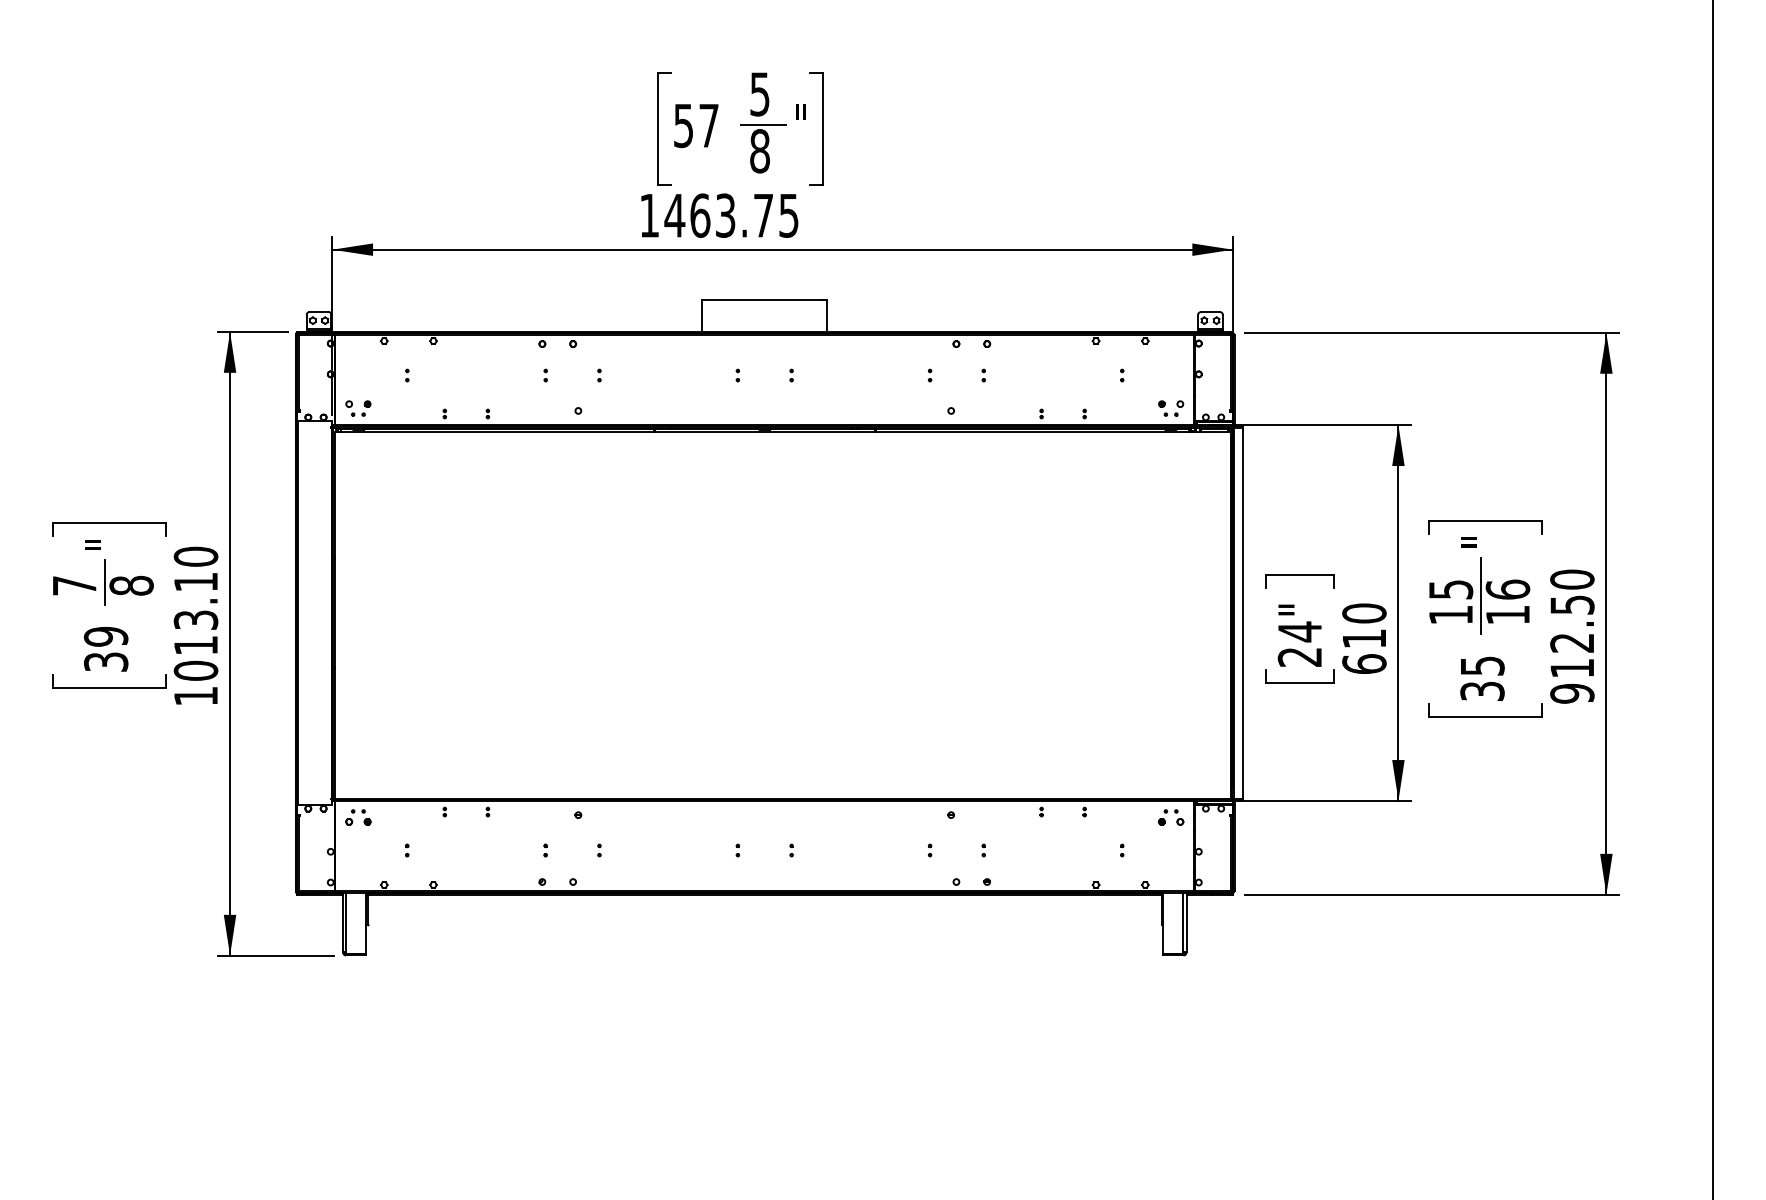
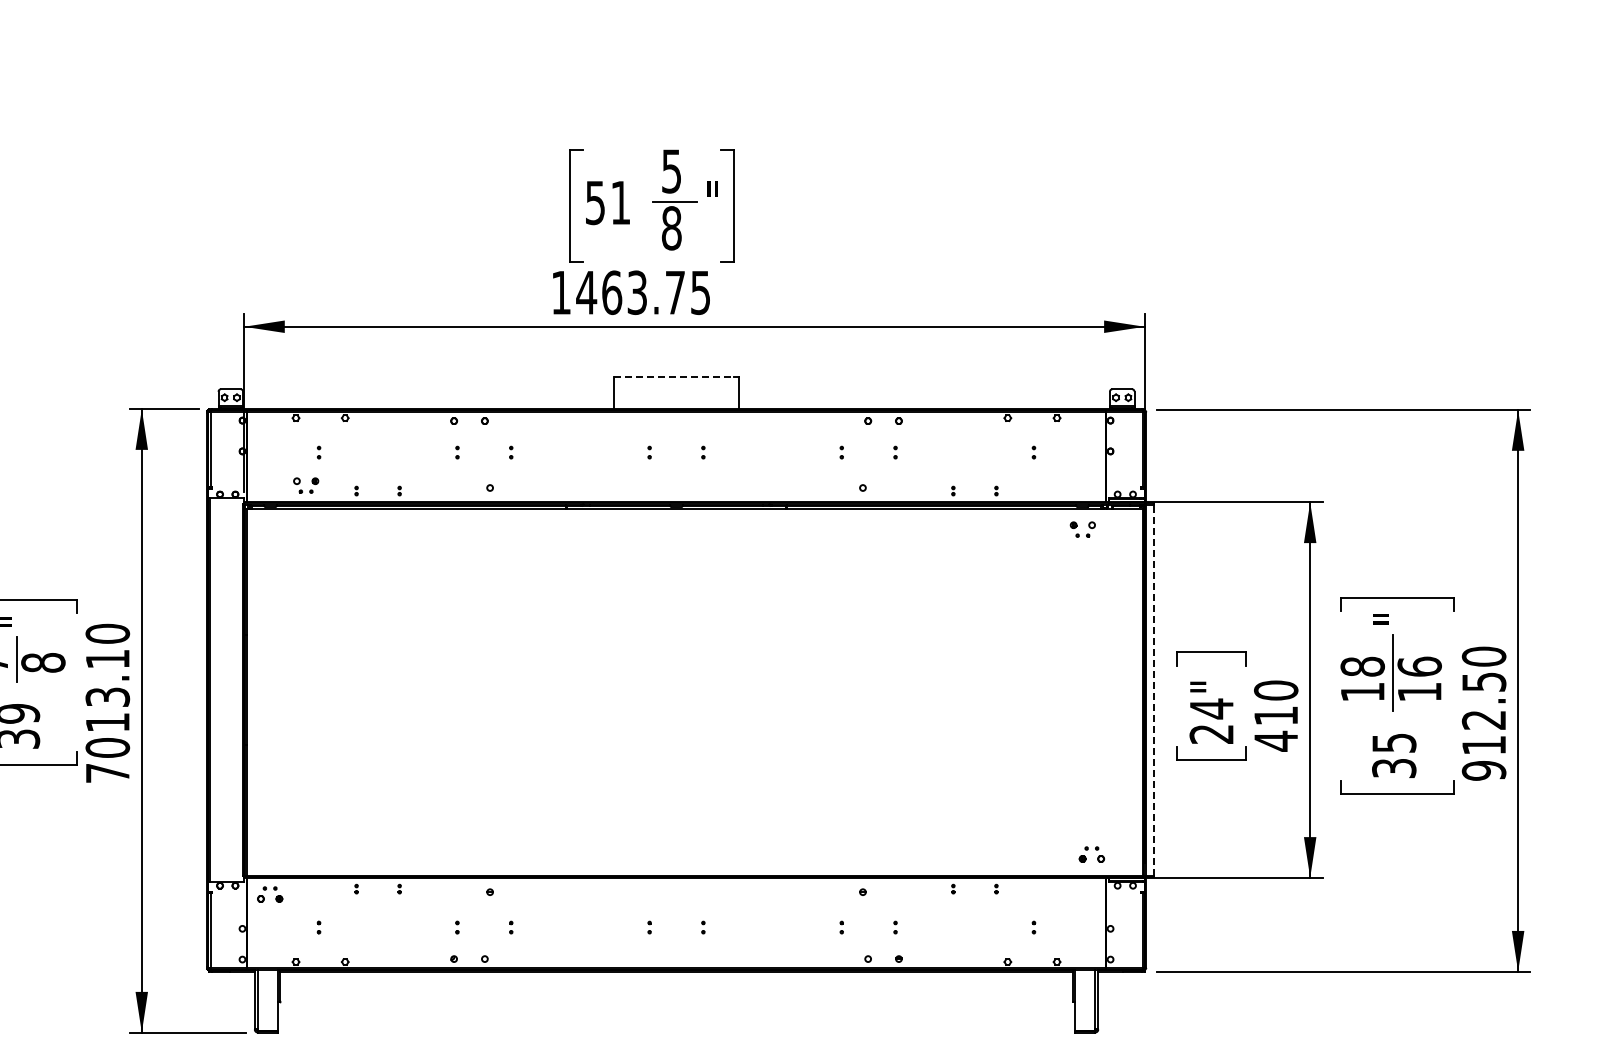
text: (708, 125) -> (620, 202), 57 -> 51
line: (762, 299) -> (674, 376), solid -> dashed
part: (358, 408) -> (306, 485), moved
part: (1171, 408) -> (1083, 529), moved
text: (1450, 589) -> (1362, 666), 15 -> 18
line: (1242, 612) -> (1154, 689), solid -> dashed
text: (1364, 663) -> (1276, 740), 610 -> 410
text: (195, 696) -> (107, 773), 1013.10 -> 7013.10
part: (1171, 817) -> (1092, 854), moved

